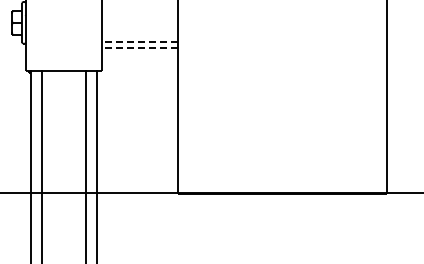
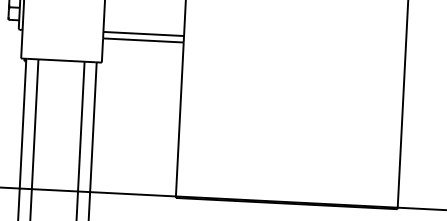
line: (139, 41) -> (143, 33), dashed -> solid
line: (139, 47) -> (143, 40), dashed -> solid

